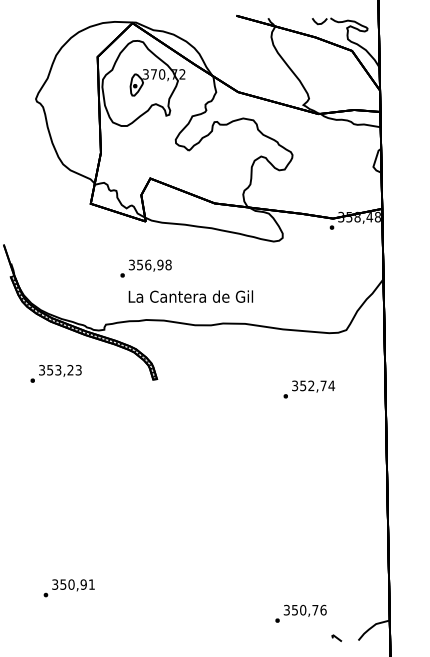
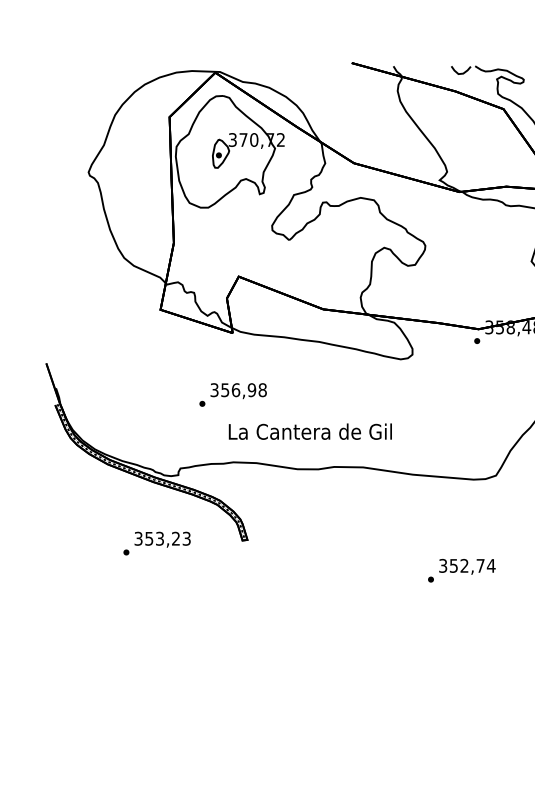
text: (190, 296) -> (309, 431), moved
text: (55, 373) -> (156, 543), moved
text: (308, 389) -> (460, 570), moved

